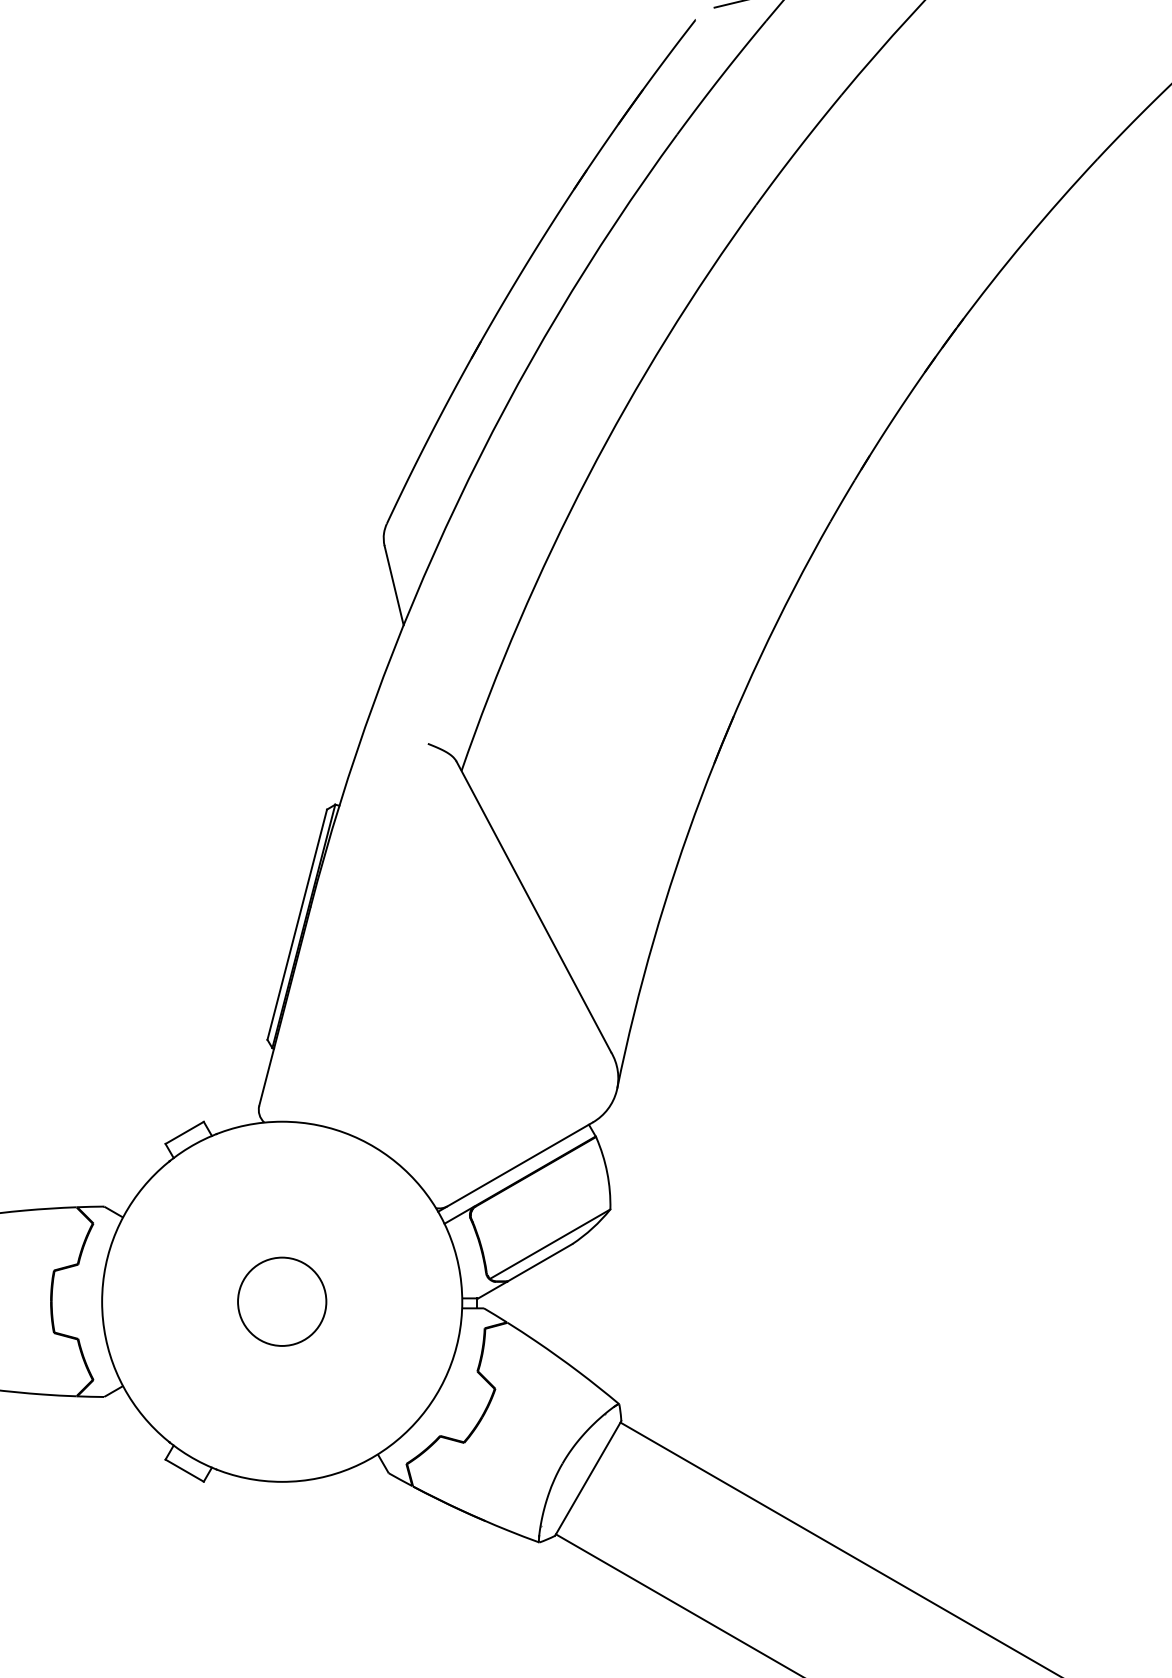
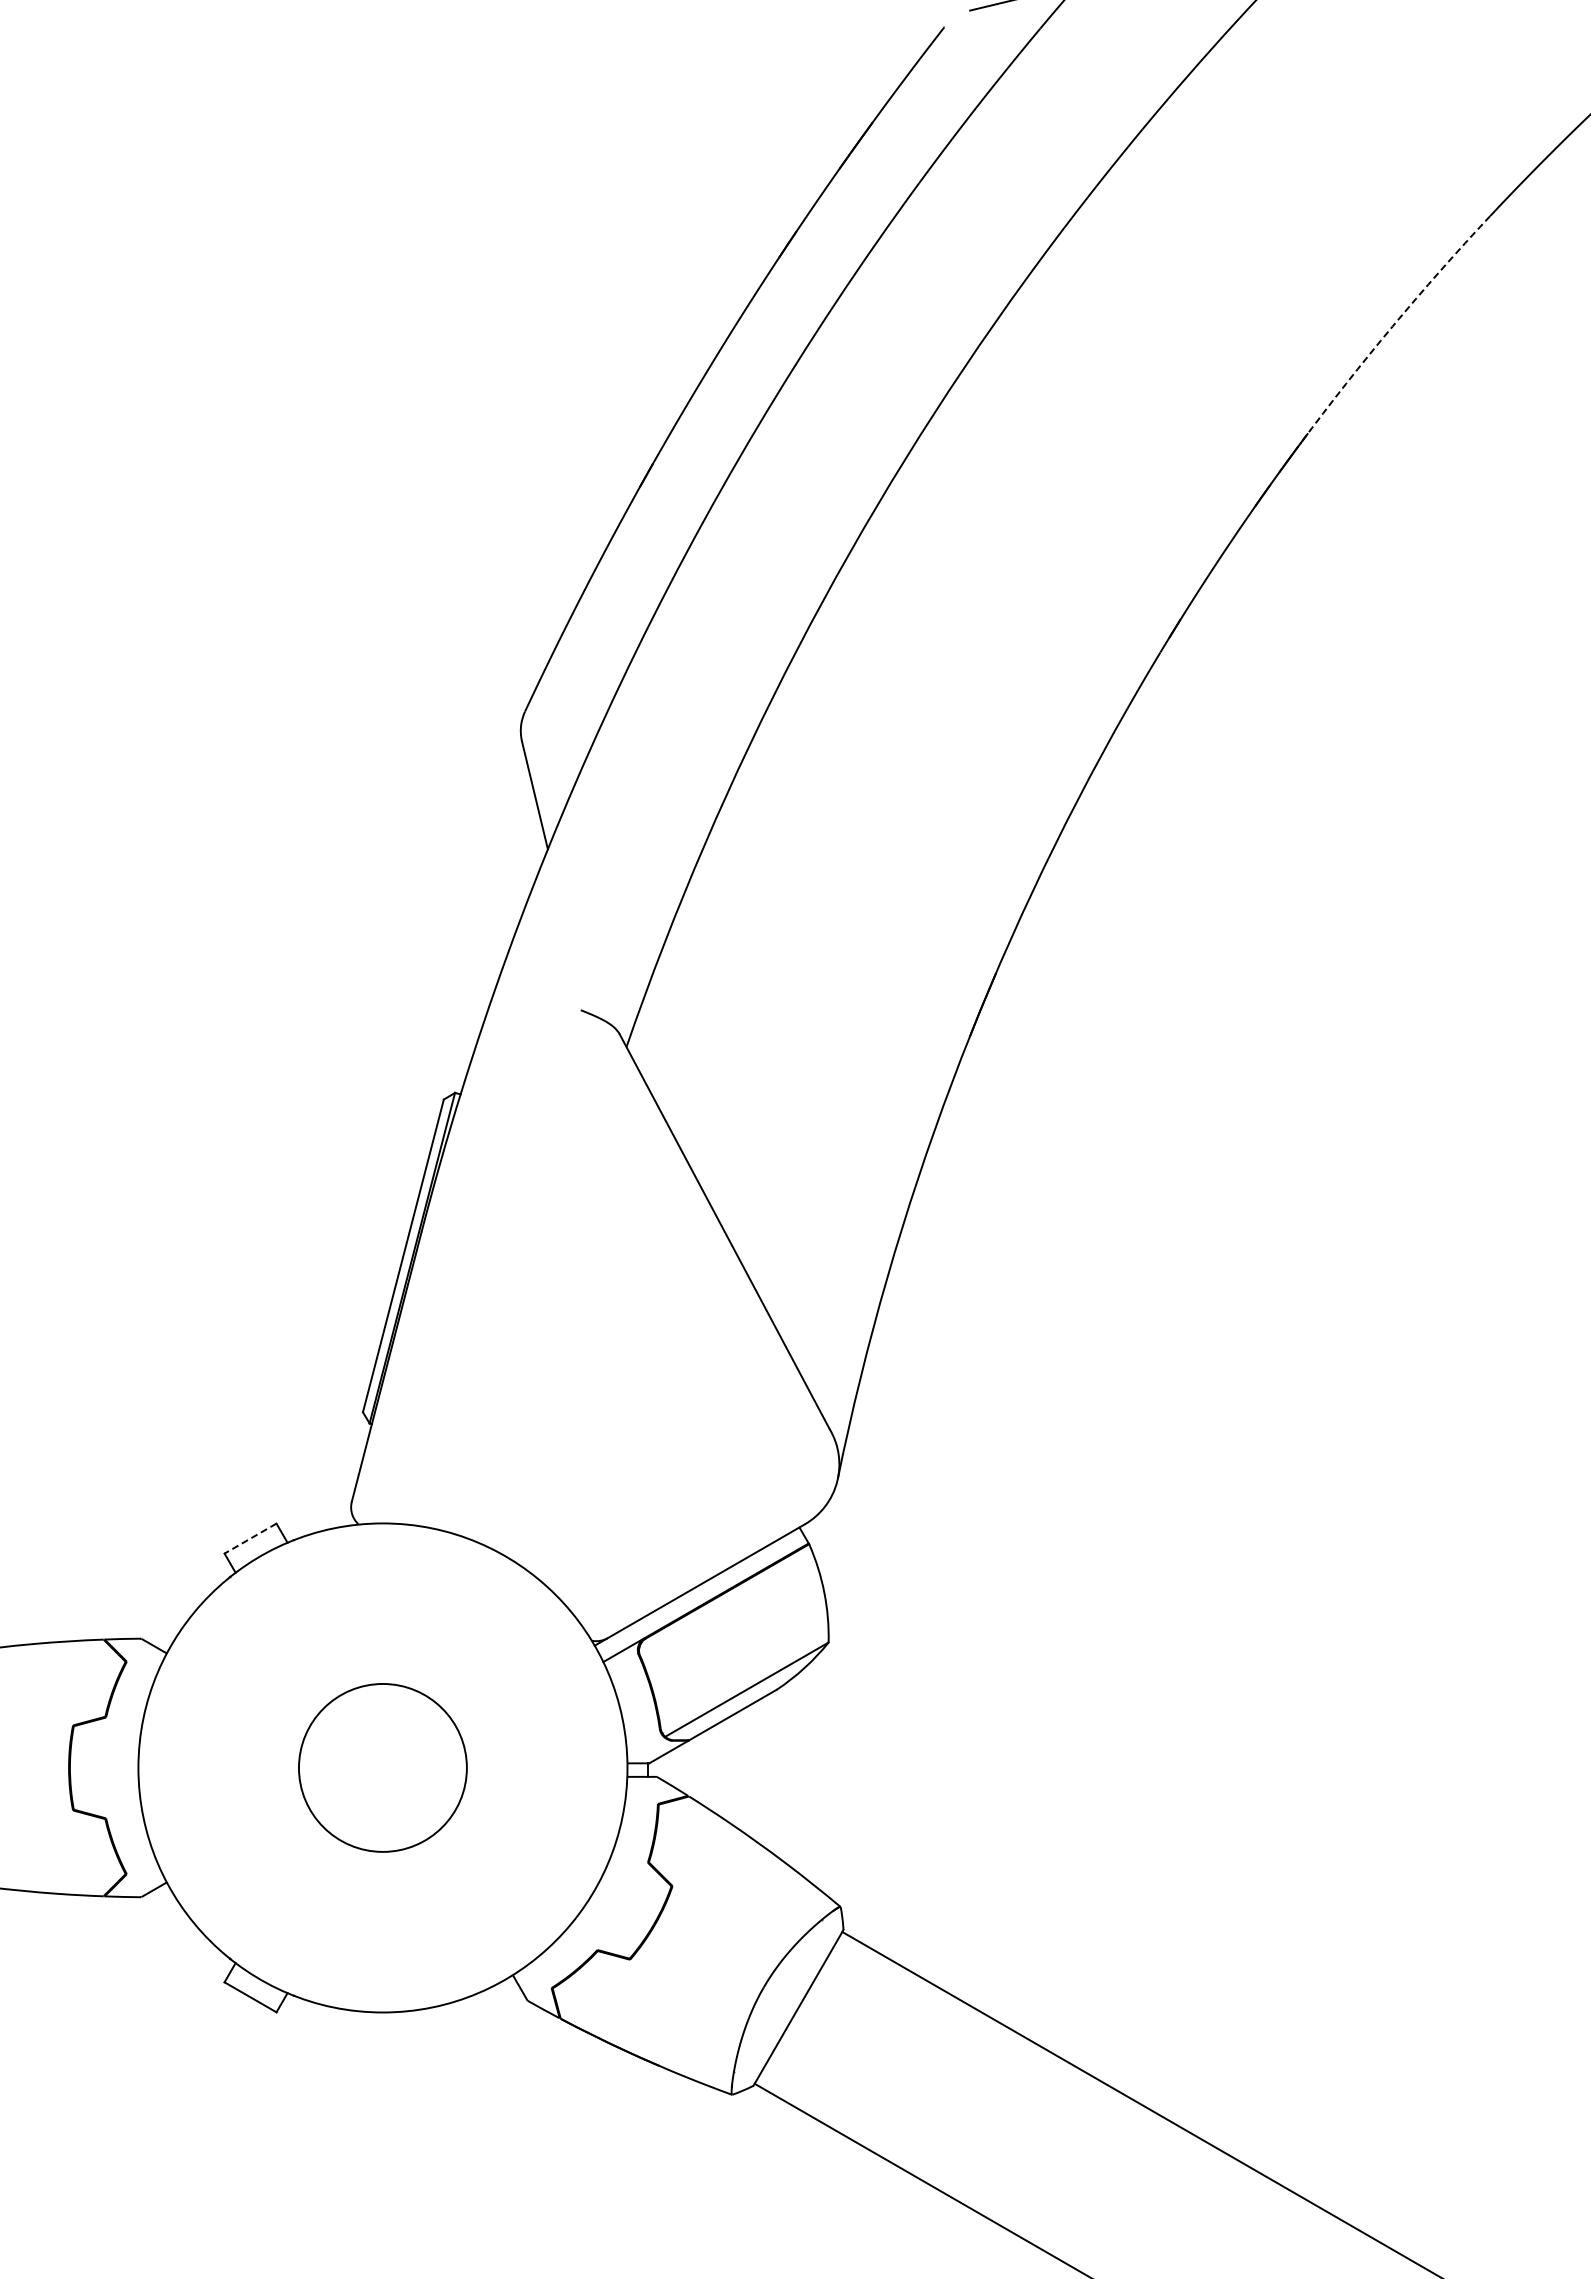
arc: (1025, 240) -> (1392, 326), solid -> dashed
line: (184, 1132) -> (250, 1538), solid -> dashed
circle: (281, 1301) -> (382, 1767), size x1.4

